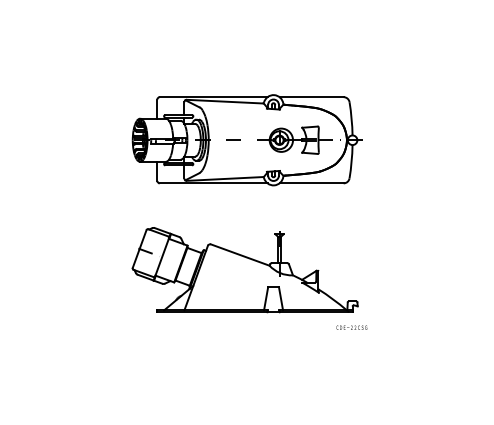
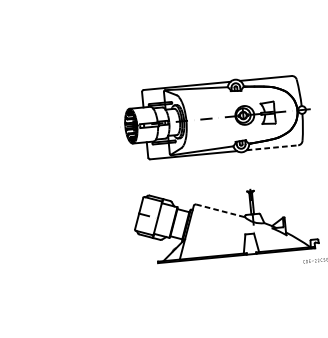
line: (312, 183) -> (273, 147), solid -> dashed
line: (240, 254) -> (220, 210), solid -> dashed

